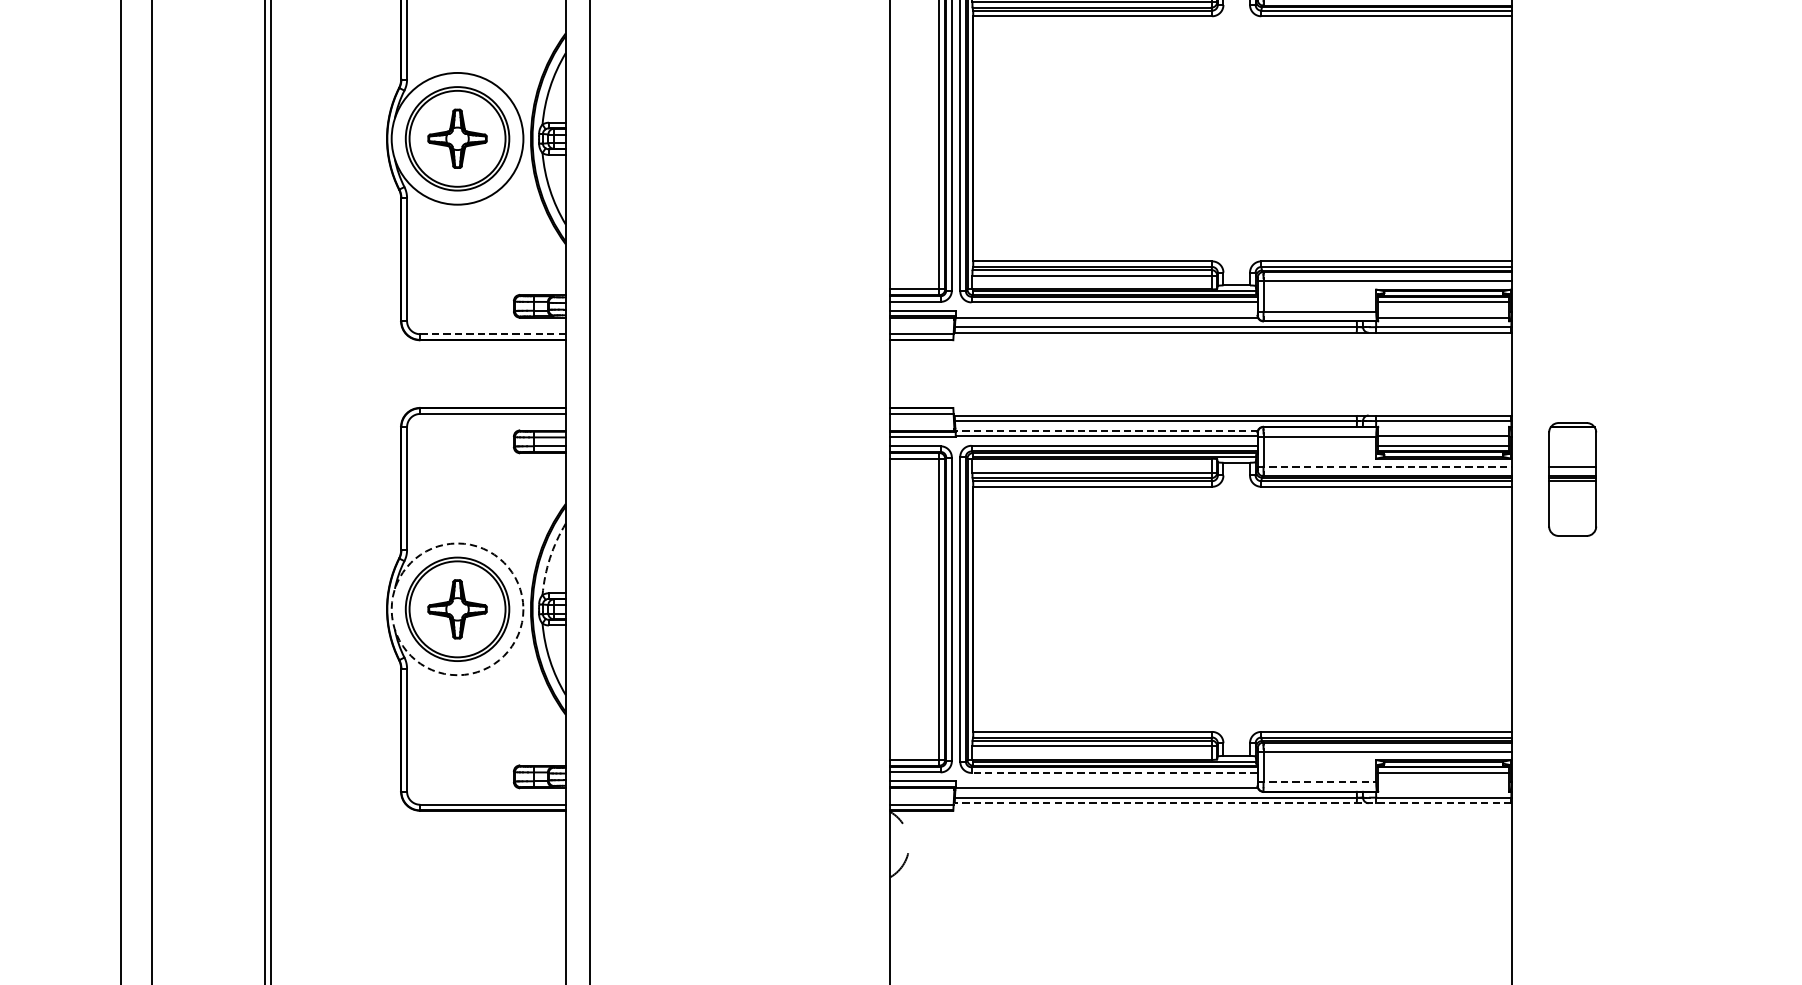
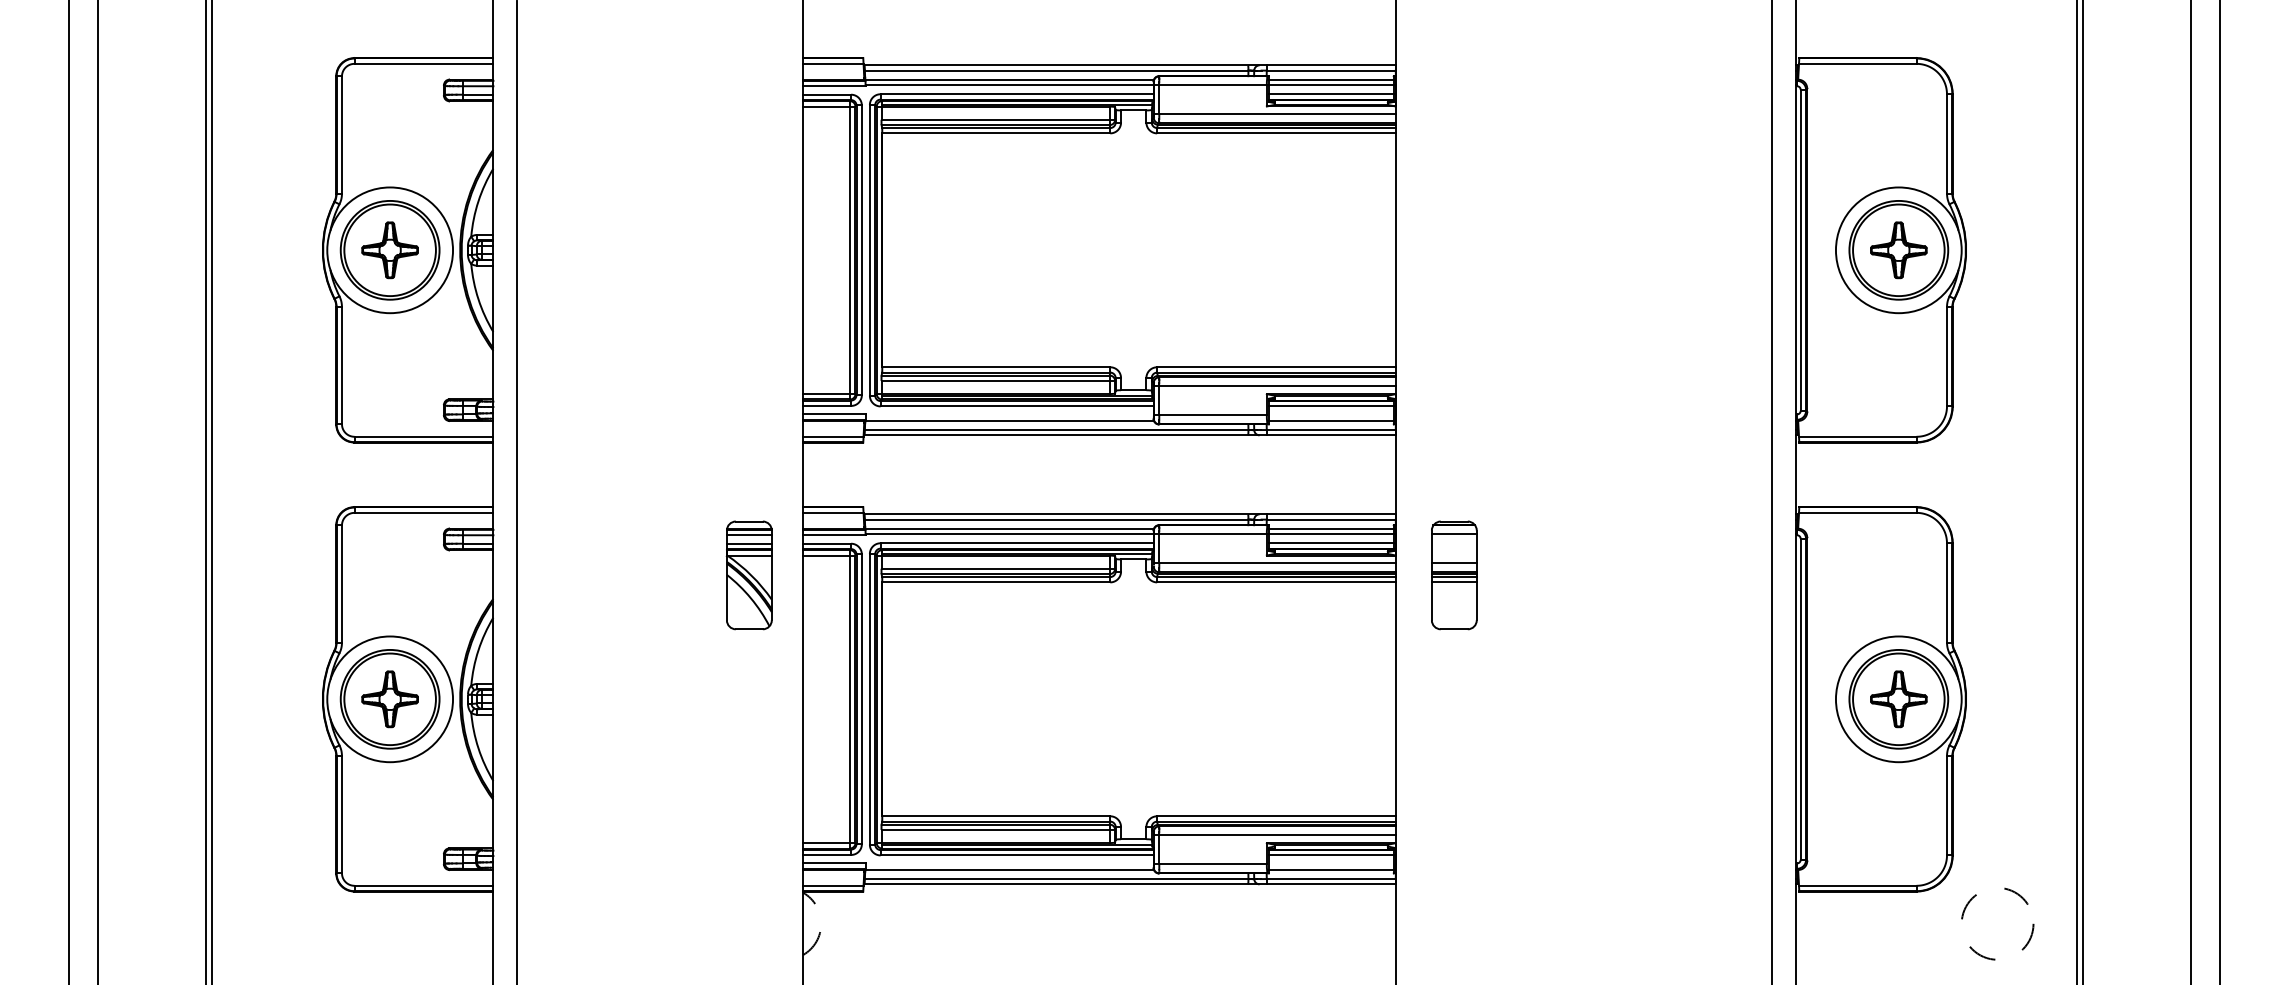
line: (493, 333) -> (424, 436), dashed -> solid
line: (1106, 430) -> (1009, 528), dashed -> solid
line: (1442, 430) -> (1330, 528), added
line: (1571, 436) -> (1453, 534), added
line: (1385, 467) -> (1275, 563), dashed -> solid
part: (833, 479) -> (748, 575), added
line: (1571, 486) -> (1453, 582), added
arc: (550, 558) -> (478, 650), dashed -> solid
circle: (457, 609) -> (390, 699), dashed -> solid
line: (1113, 772) -> (1016, 855), dashed -> solid
line: (1317, 782) -> (1210, 864), dashed -> solid
line: (1442, 787) -> (1330, 869), added
line: (1233, 803) -> (1130, 884), dashed -> solid

